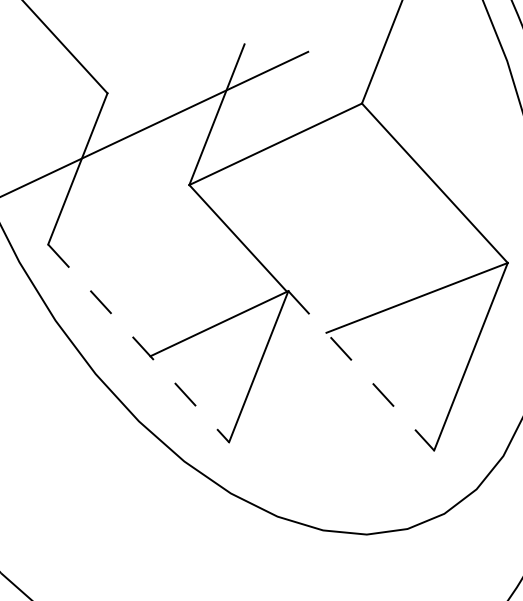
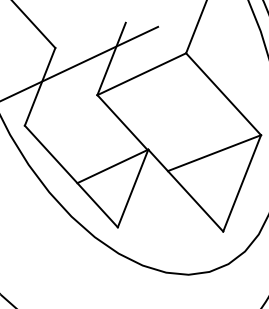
line: (138, 343) -> (71, 176), dashed -> solid
line: (360, 370) -> (185, 190), dashed -> solid

